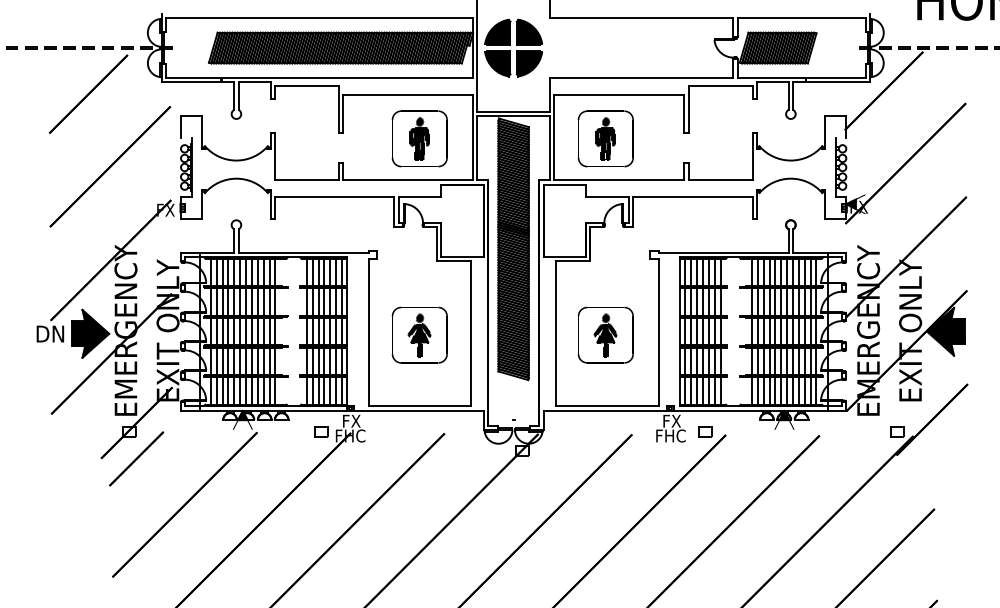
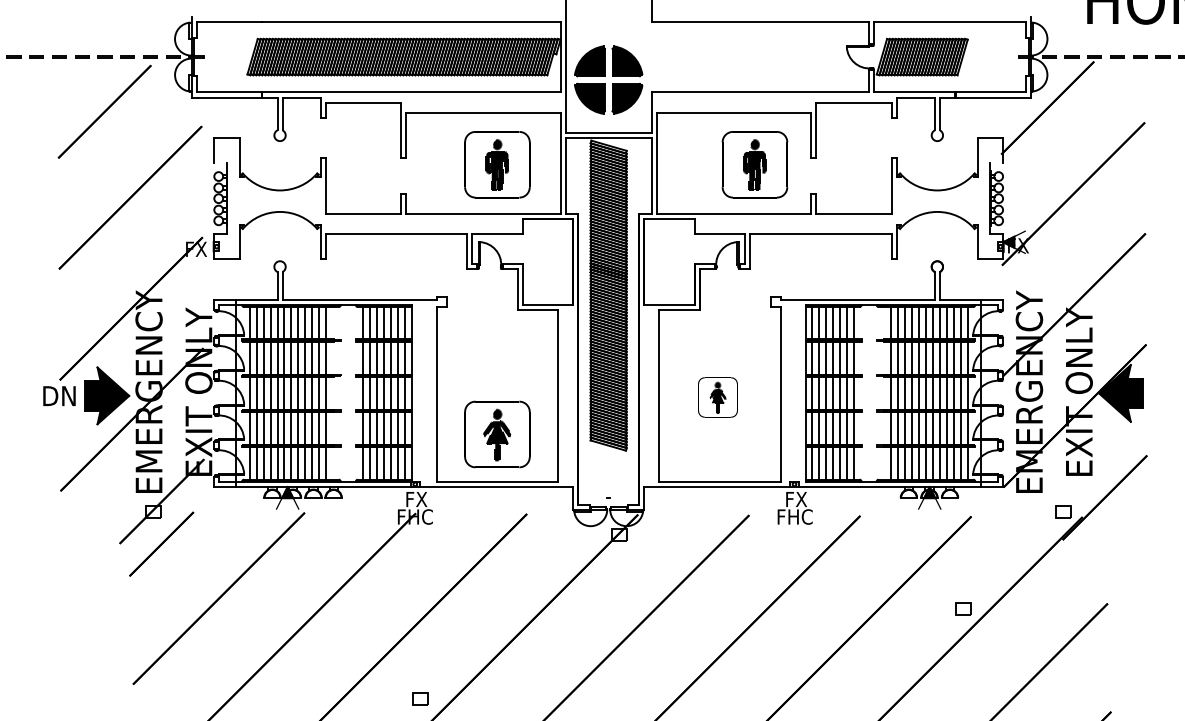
part: (513, 47) -> (608, 79), moved
part: (605, 138) -> (754, 164), moved
part: (419, 335) -> (497, 434), moved
part: (605, 335) -> (717, 397), size x0.6
part: (322, 431) -> (420, 698), moved
part: (705, 431) -> (963, 608), moved

